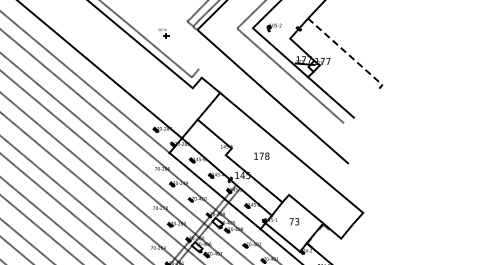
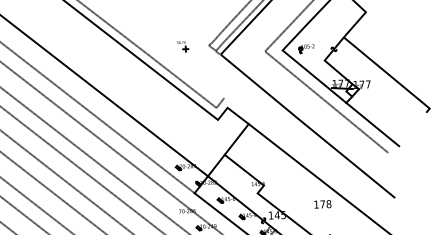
part: (163, 33) -> (182, 46), moved
line: (347, 53) -> (389, 74), dashed -> solid
text: (261, 155) -> (322, 203), moved

